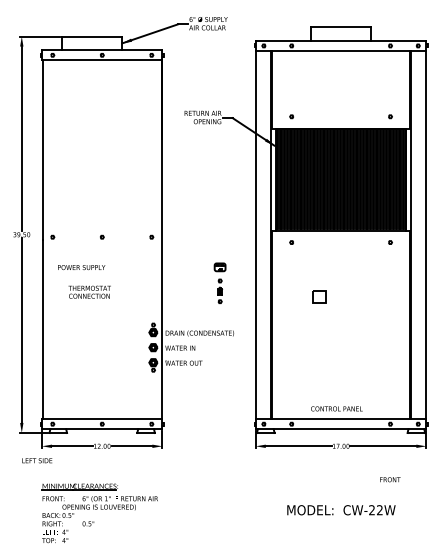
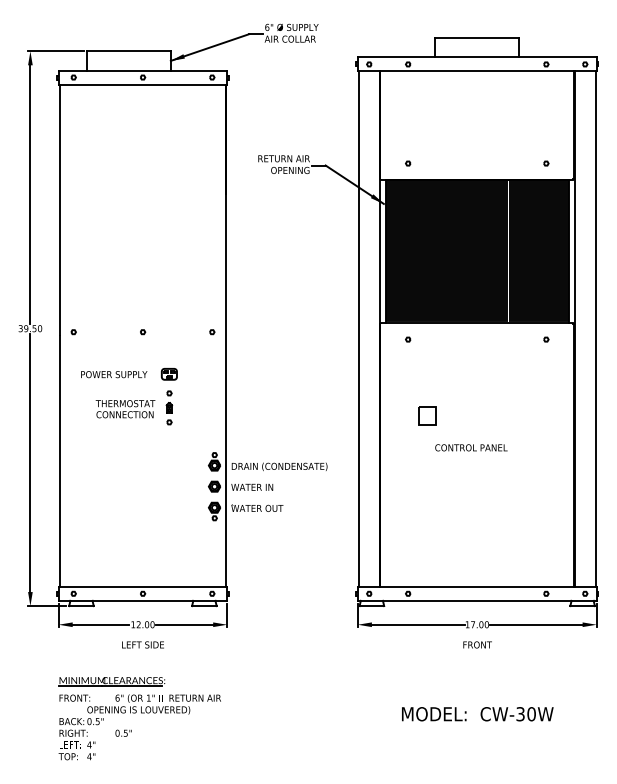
part: (219, 282) -> (168, 395), moved
part: (319, 296) -> (427, 415), moved
text: (336, 408) -> (470, 447), moved
text: (37, 460) -> (143, 644), moved
text: (390, 479) -> (477, 644), moved
text: (375, 510) -> (525, 714), CW-22W -> CW-30W

